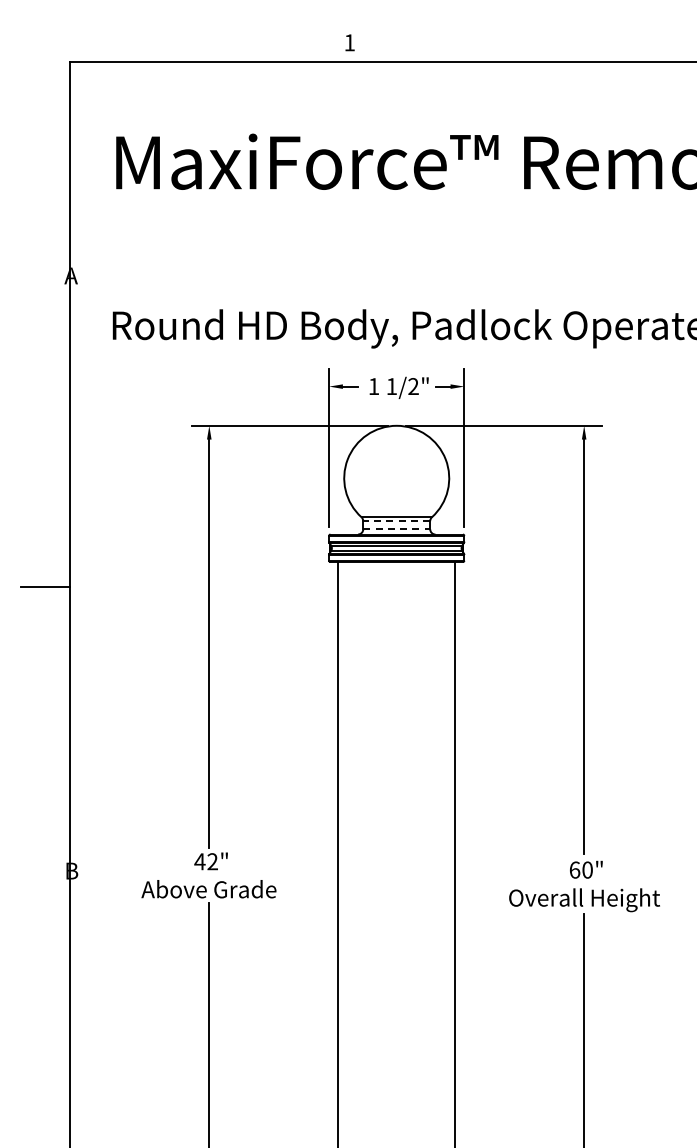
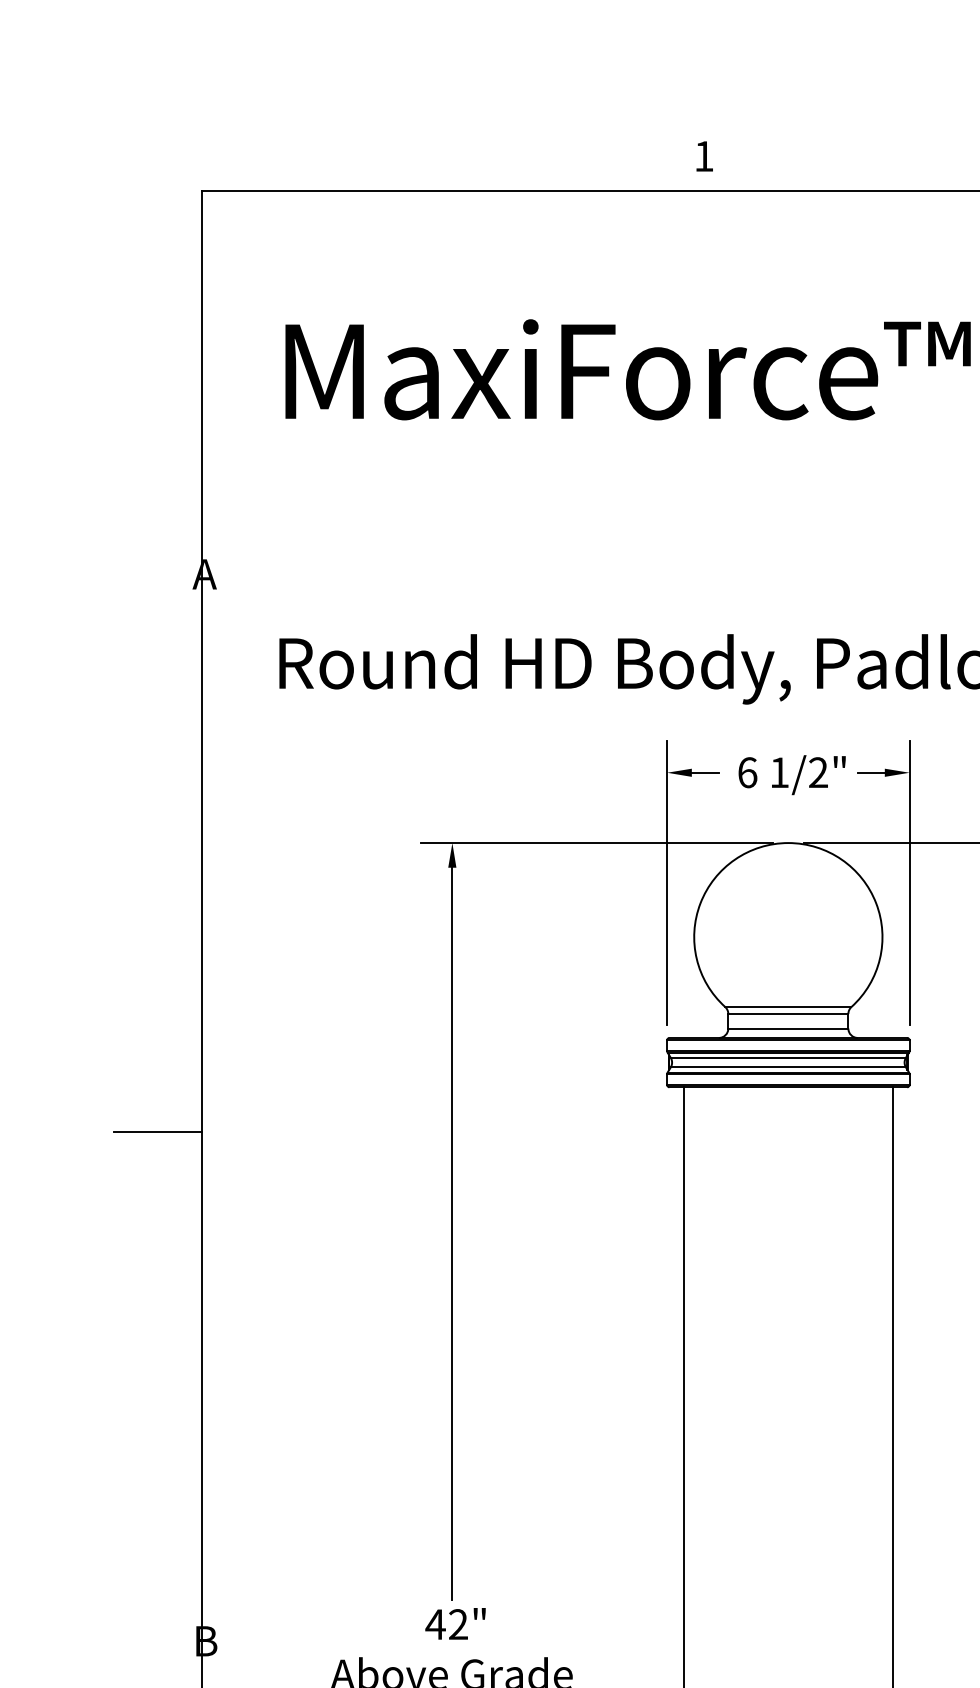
text: (374, 386) -> (748, 772), 1 -> 6
line: (396, 521) -> (787, 1014), dashed -> solid
line: (397, 529) -> (789, 1028), dashed -> solid

